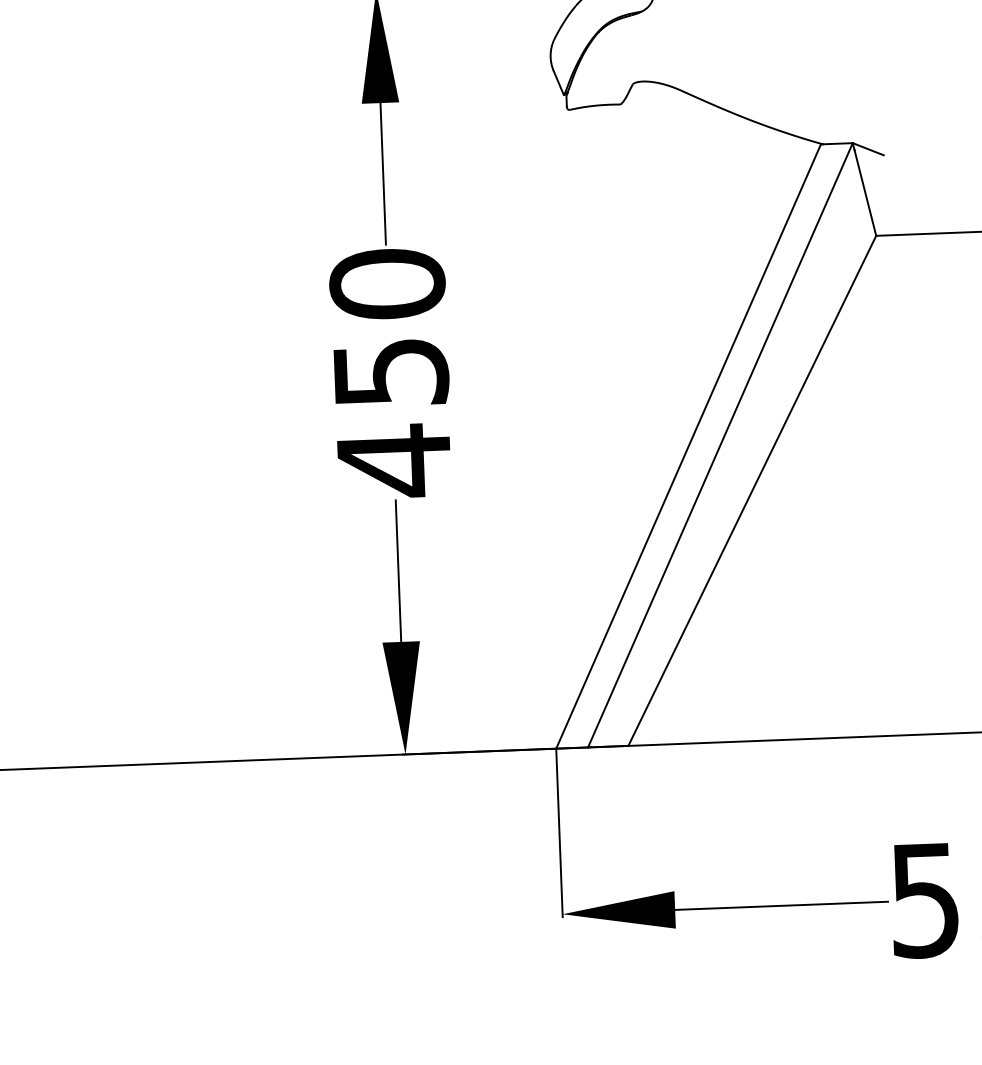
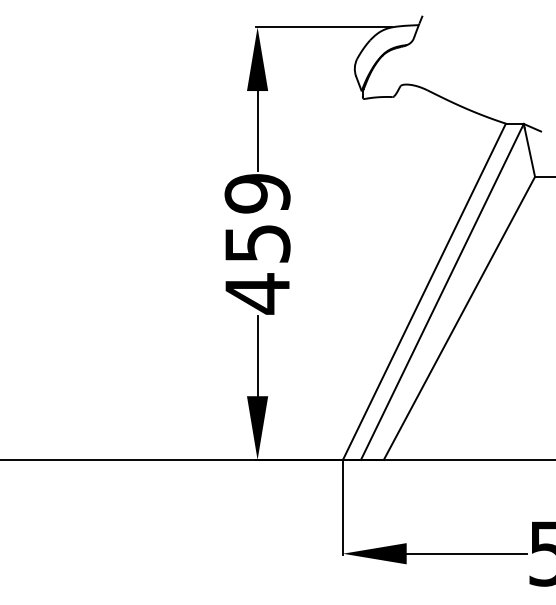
text: (387, 283) -> (257, 193), 450 -> 459

